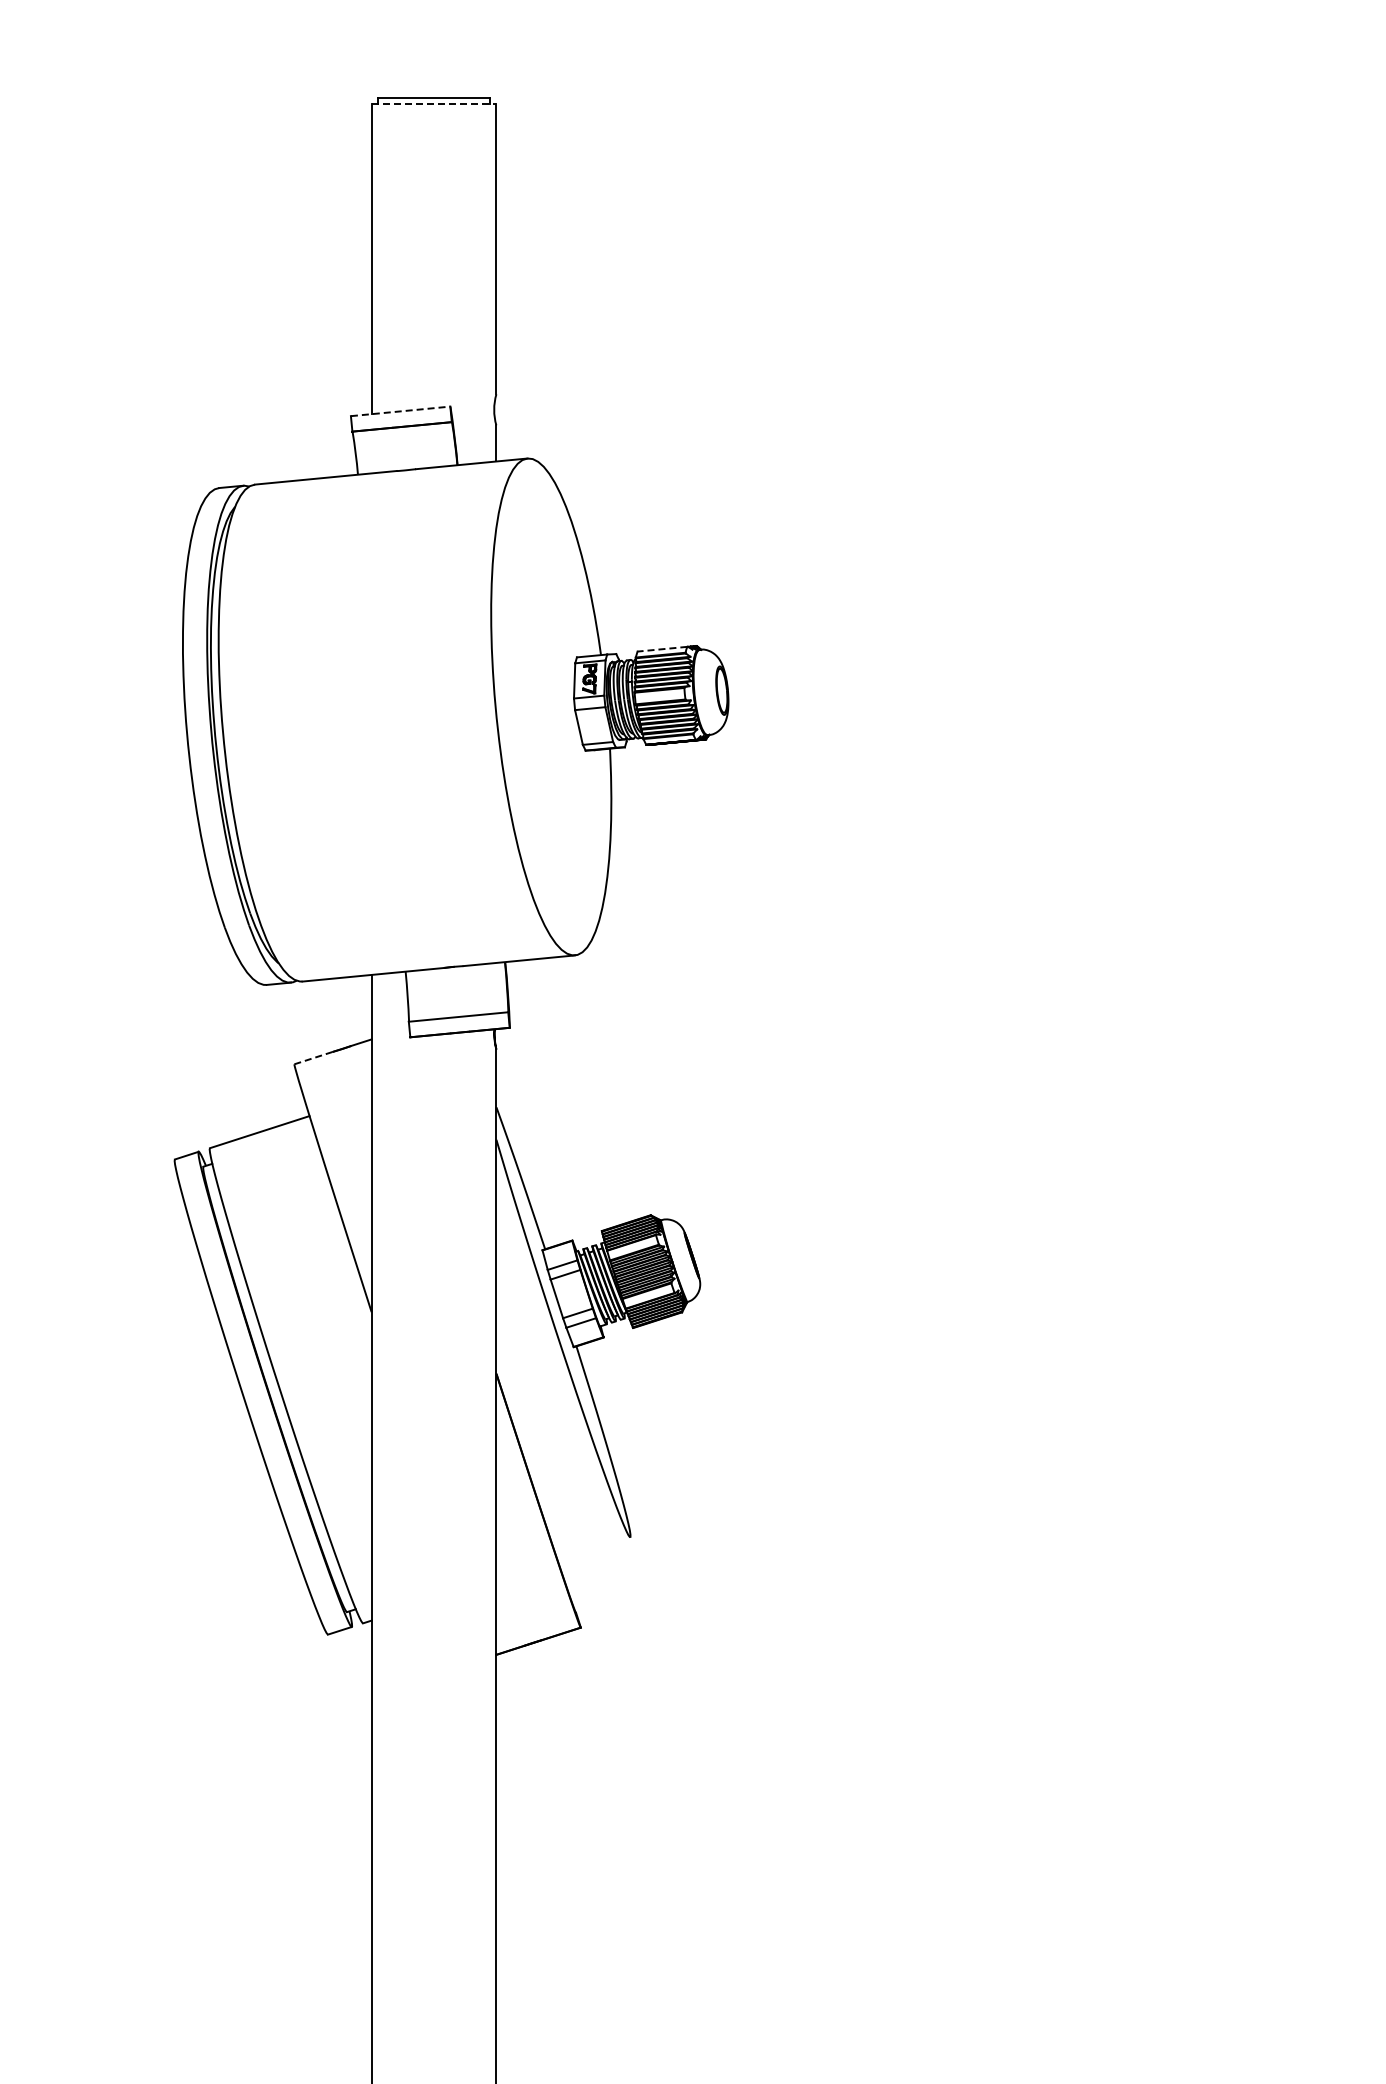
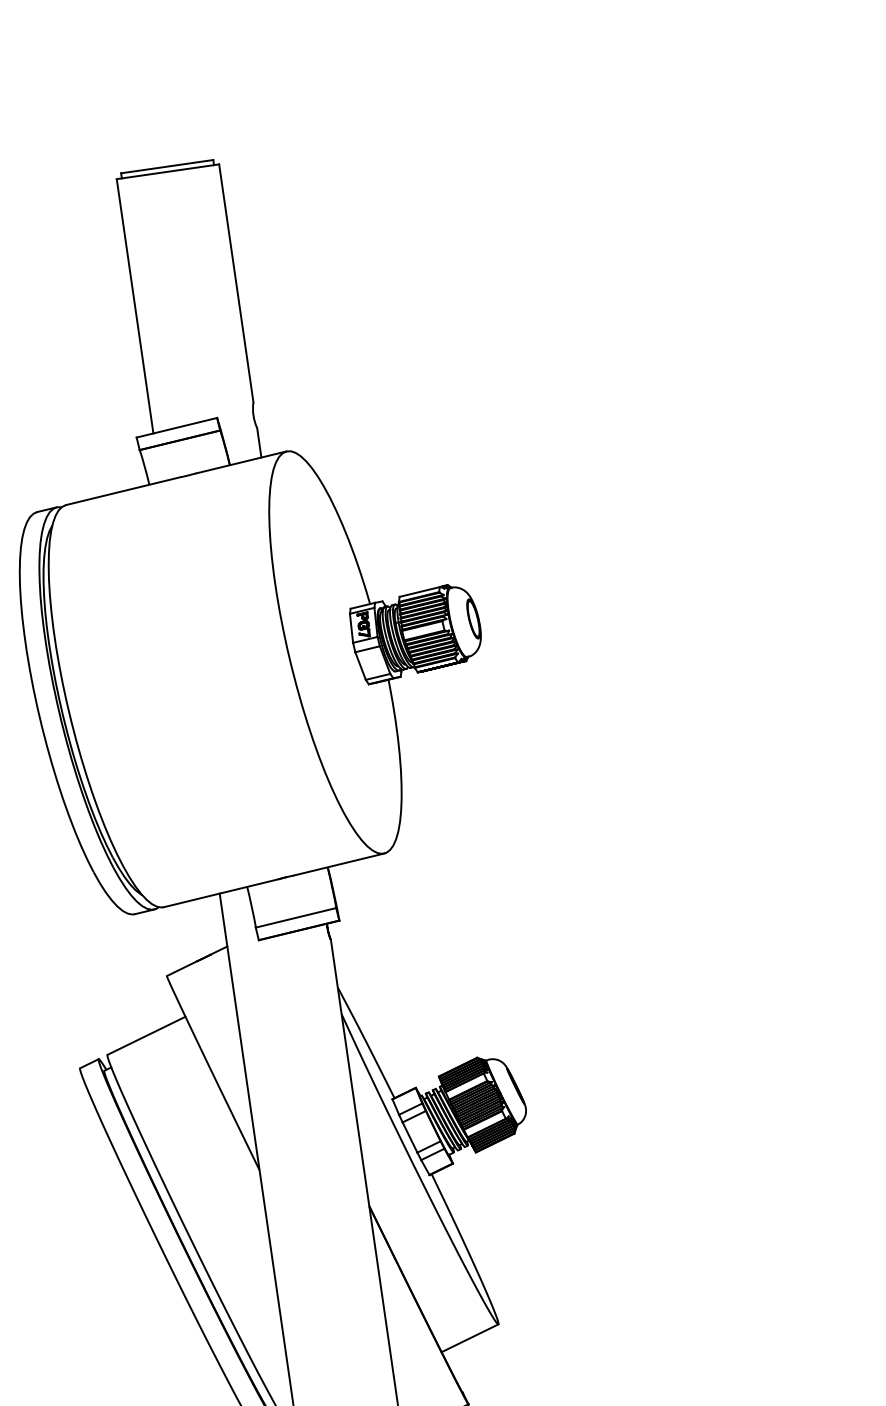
line: (434, 104) -> (168, 171), dashed -> solid
line: (400, 411) -> (176, 427), dashed -> solid
line: (661, 649) -> (419, 592), dashed -> solid
line: (312, 1058) -> (181, 969), dashed -> solid
line: (593, 1548) -> (469, 1337), added

